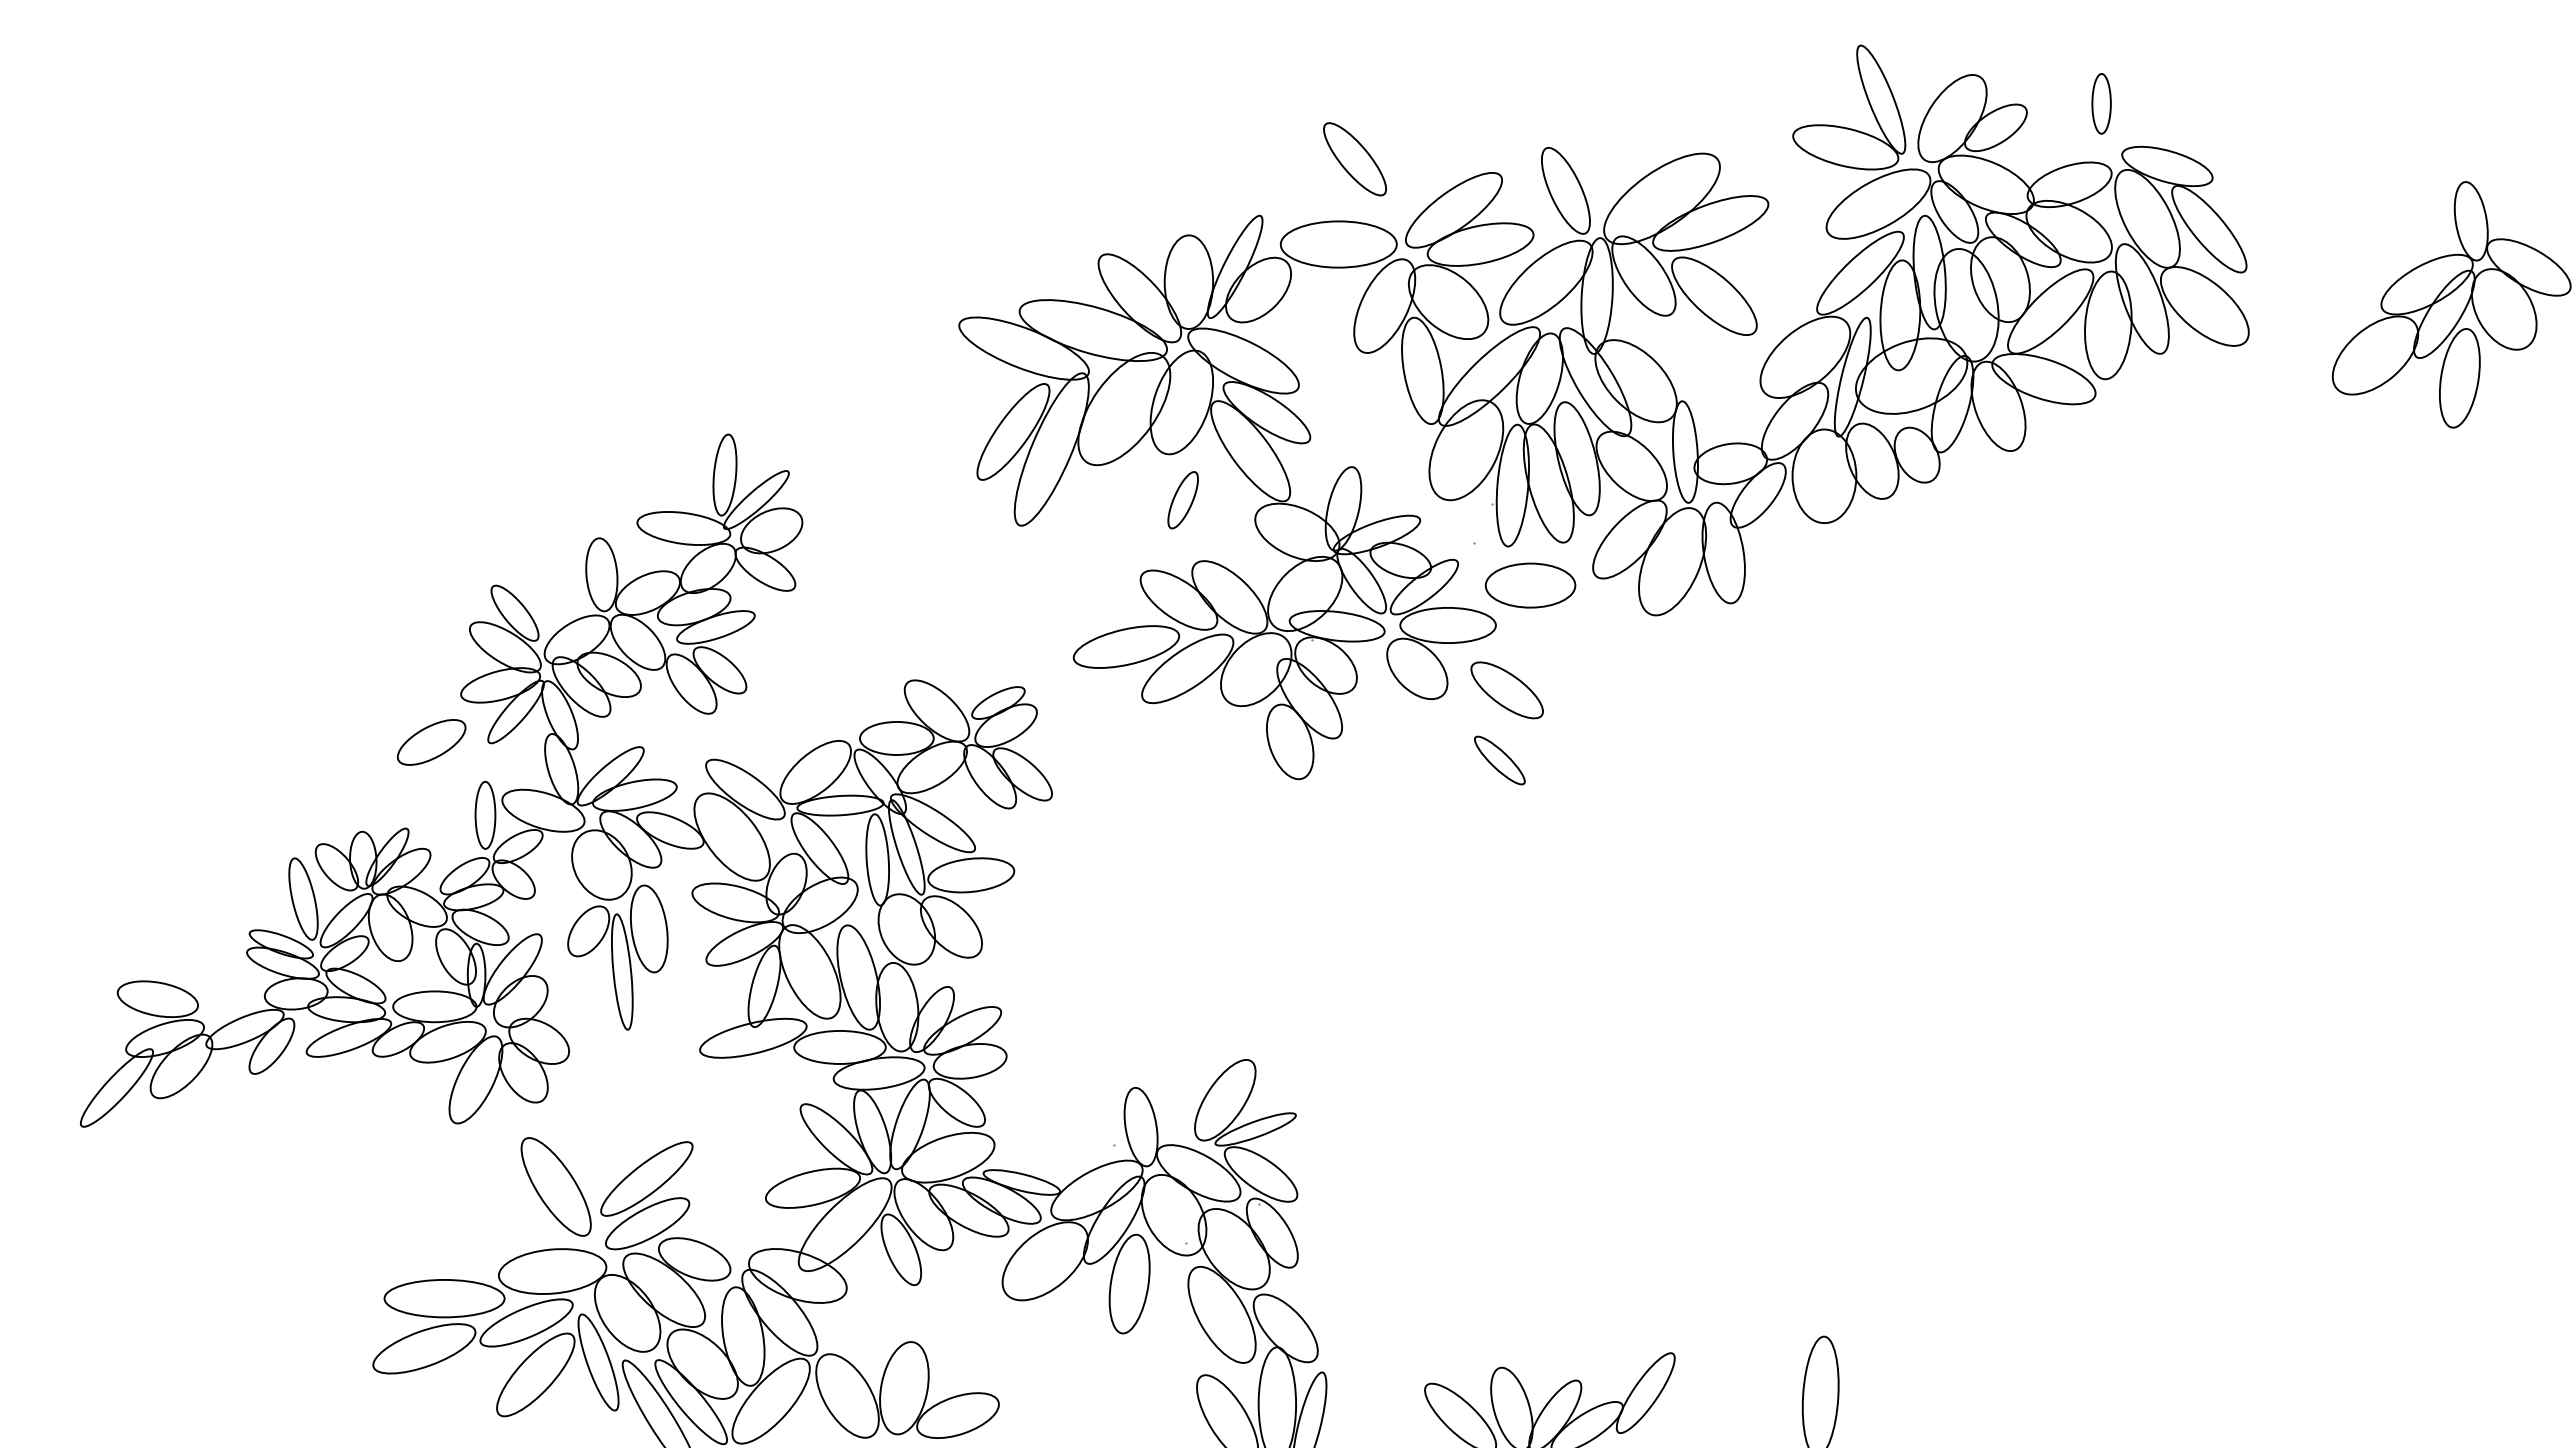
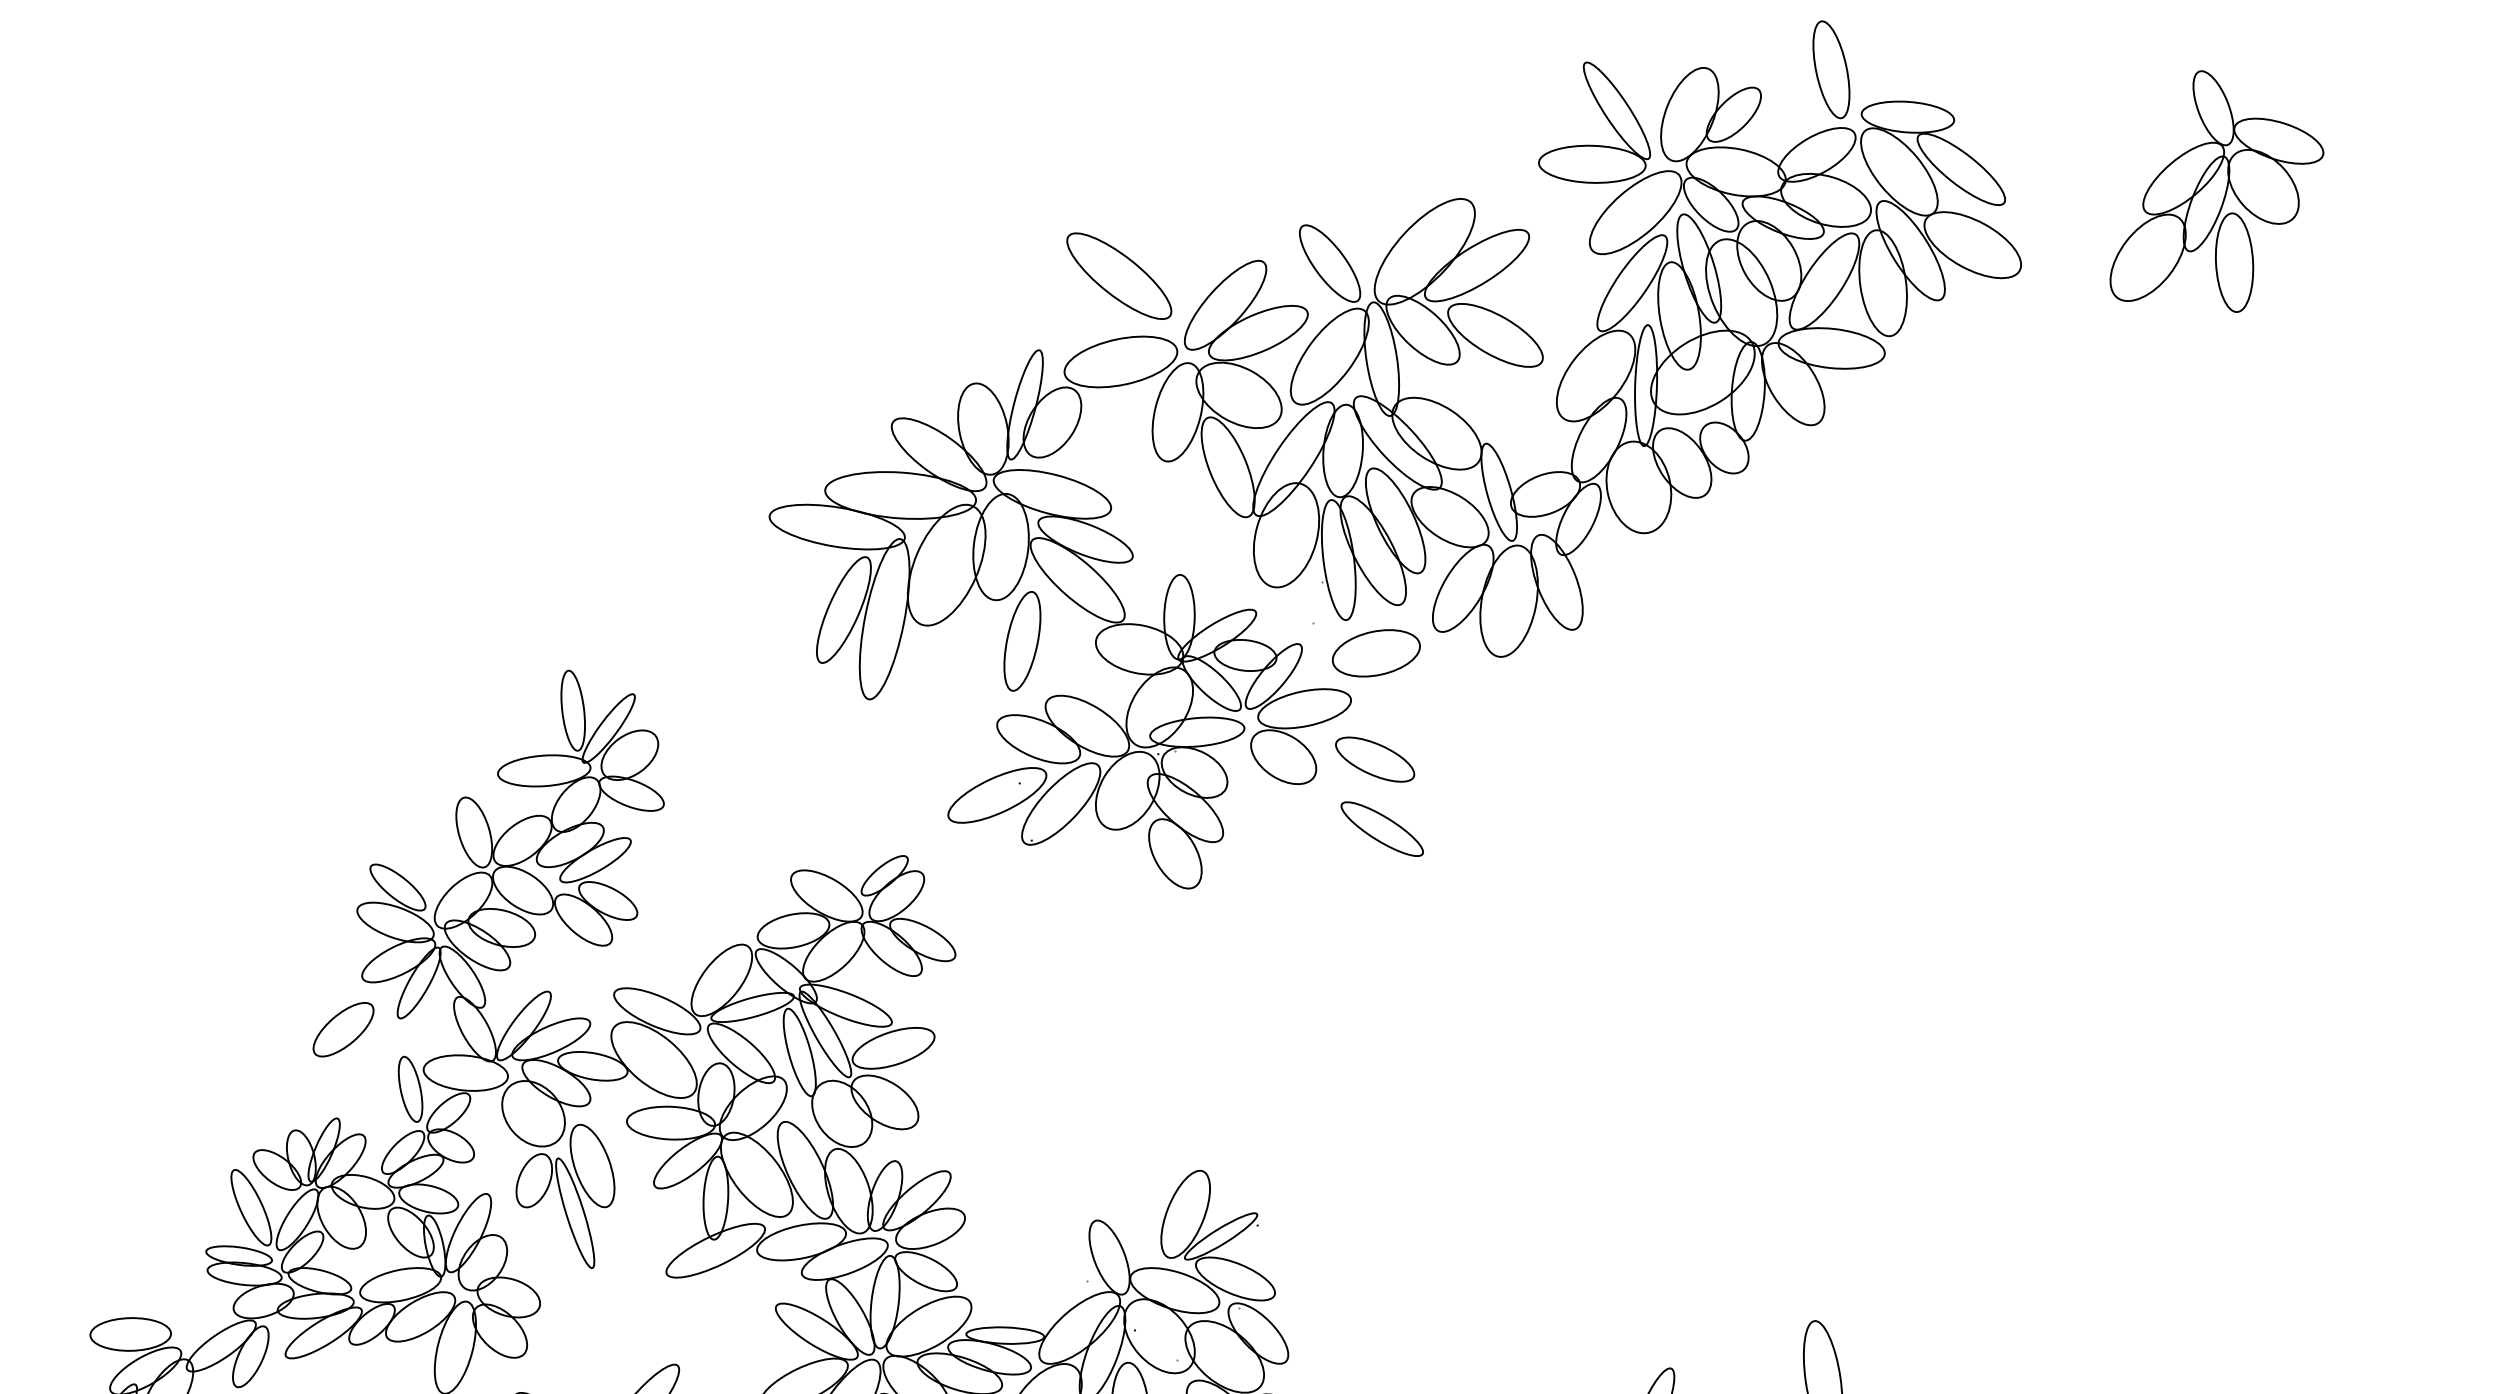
part: (2101, 103) -> (1831, 69), size x1.67
part: (1354, 158) -> (1118, 275), size x1.43
part: (1182, 500) -> (1021, 641), size x1.67
part: (1499, 760) -> (1381, 829), size x1.43

